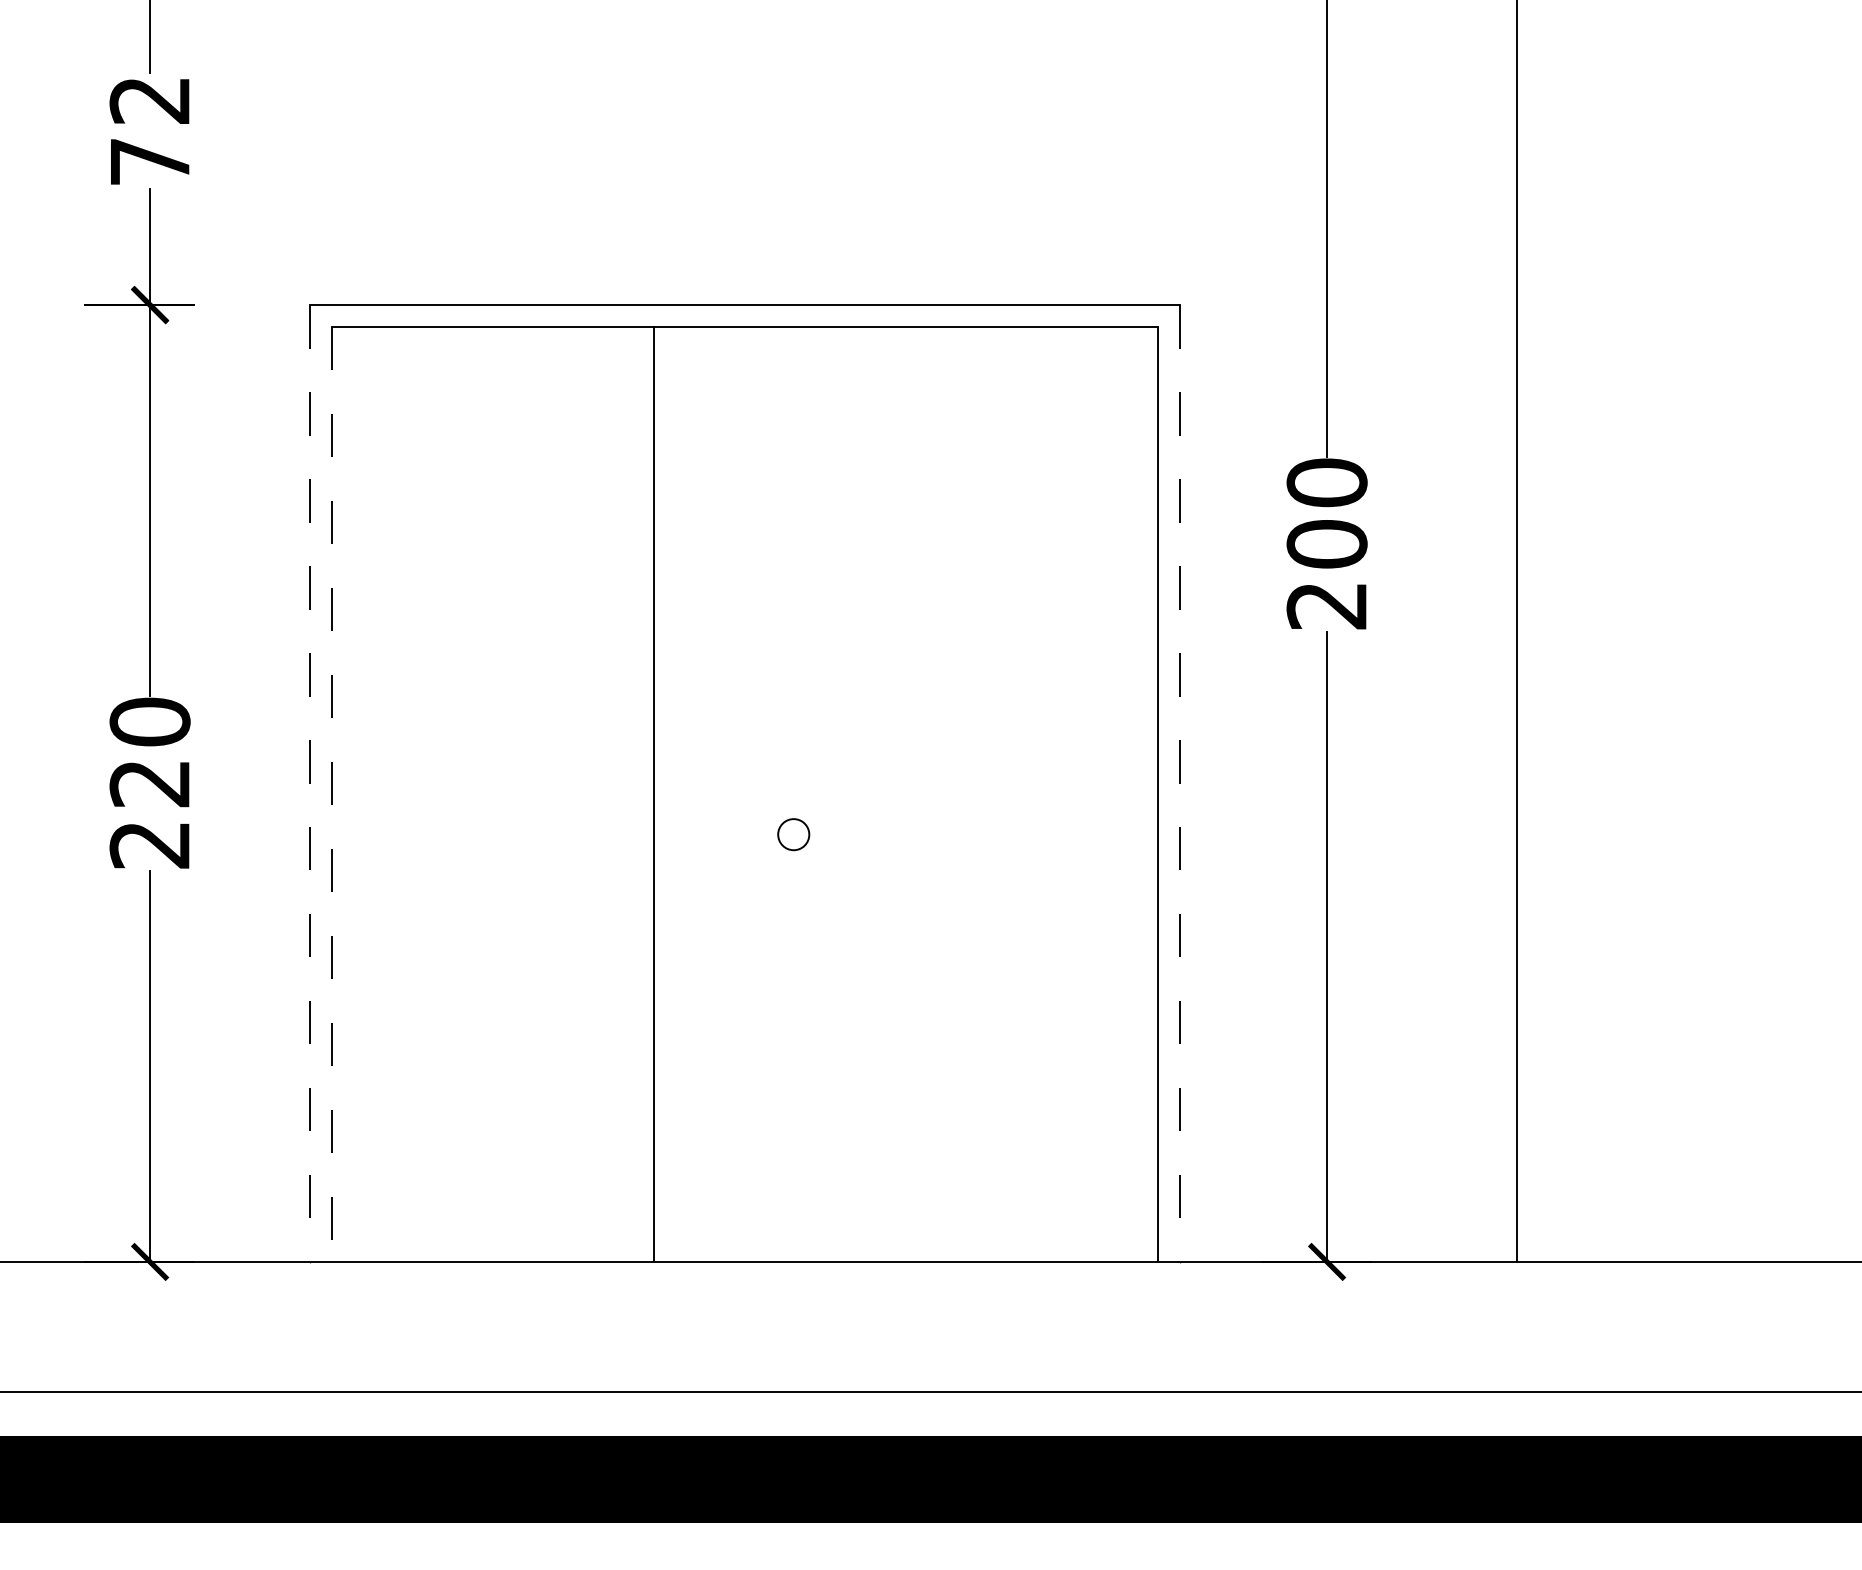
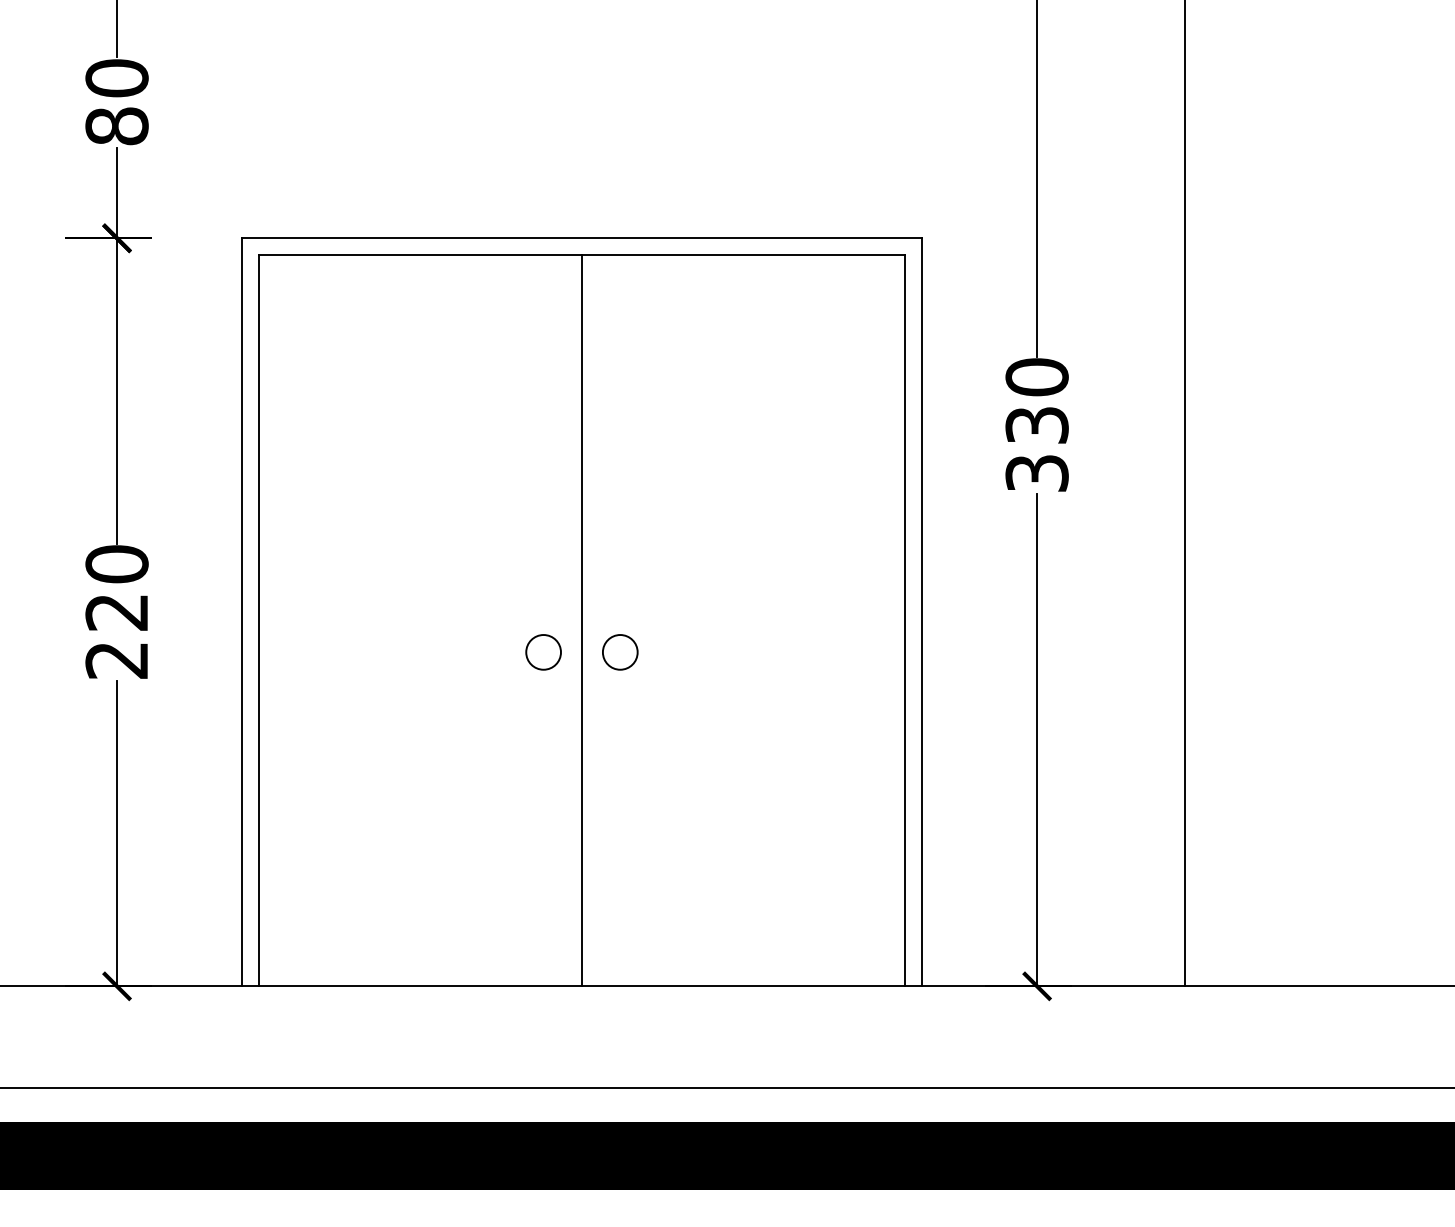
text: (149, 130) -> (116, 101), 72 -> 80
text: (1326, 574) -> (1036, 448), 200 -> 330
line: (309, 784) -> (241, 613), dashed -> solid
line: (1179, 784) -> (921, 613), dashed -> solid
line: (653, 793) -> (581, 620), moved
line: (331, 794) -> (258, 620), dashed -> solid
circle: (695, 834) -> (543, 652), added
circle: (793, 834) -> (620, 652), size x1.43

